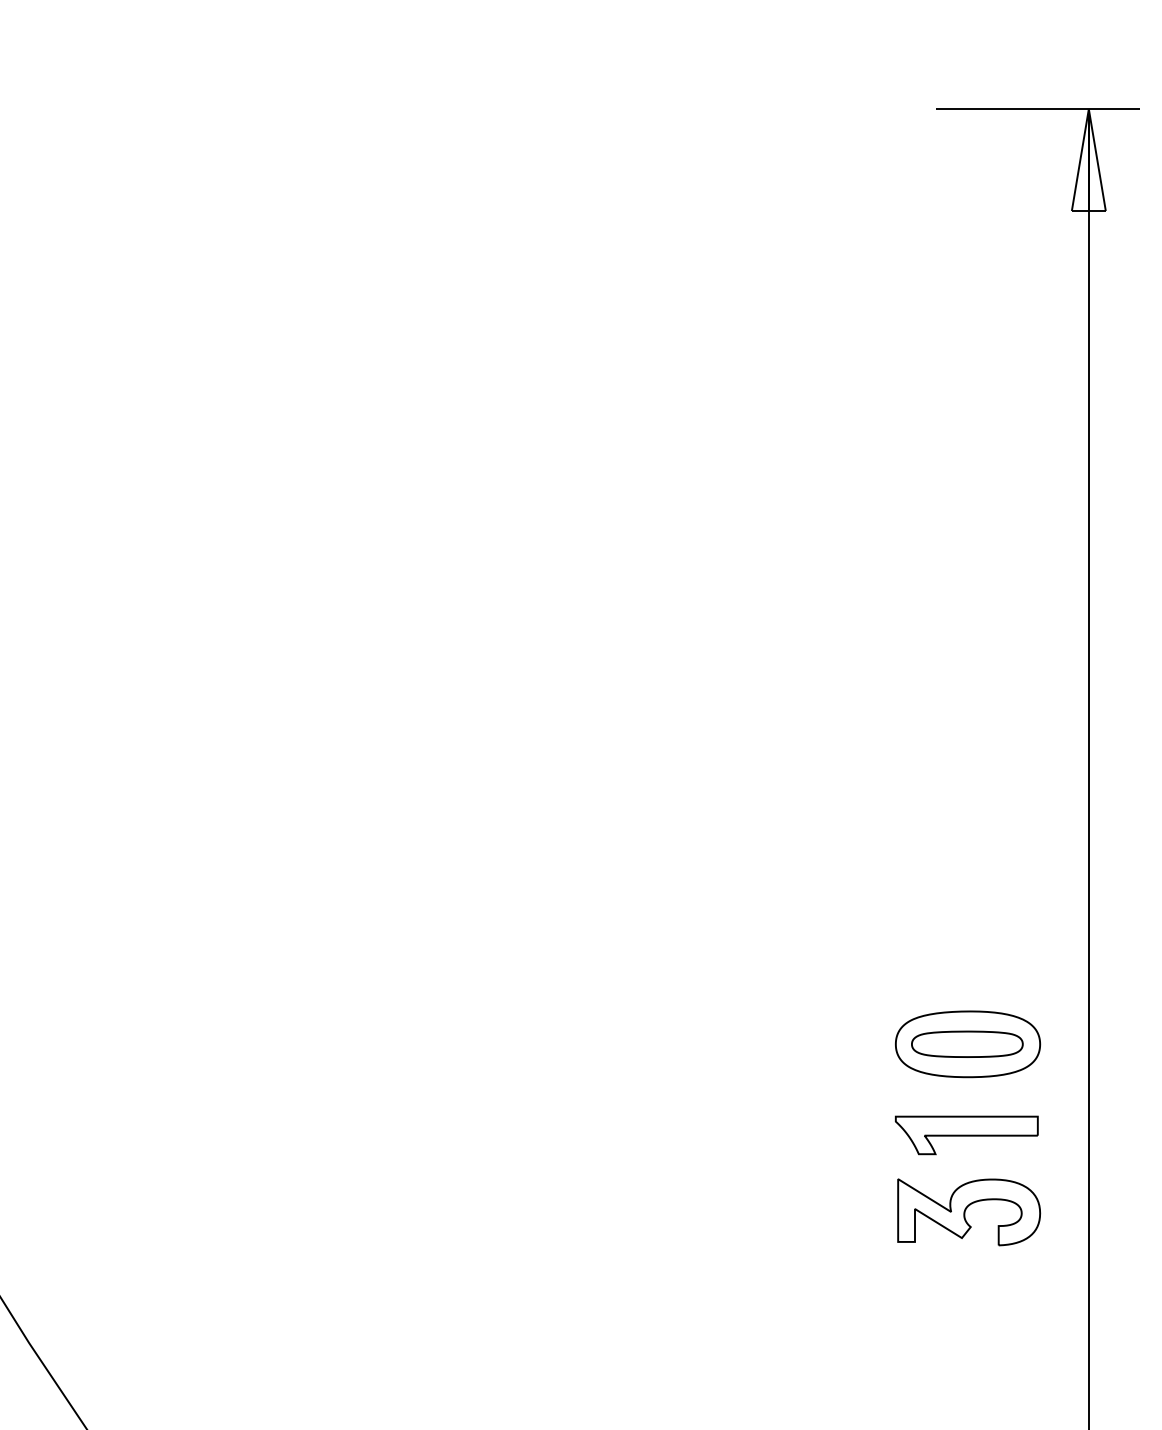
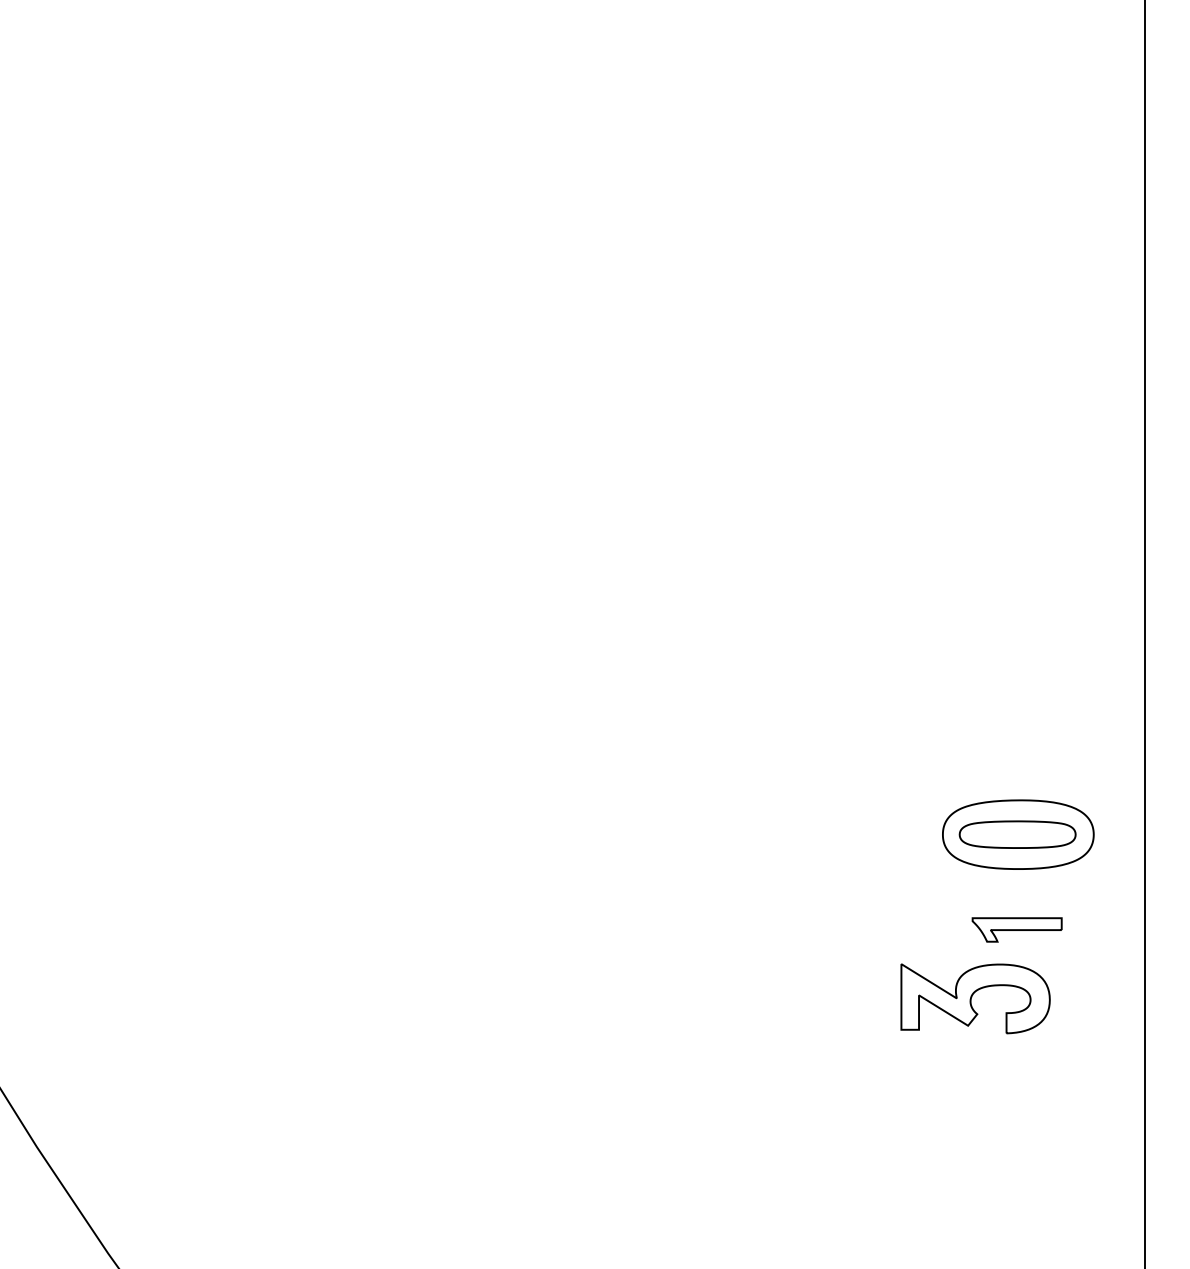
part: (966, 1135) -> (1016, 930), size x0.6
part: (969, 1212) -> (975, 999), moved

